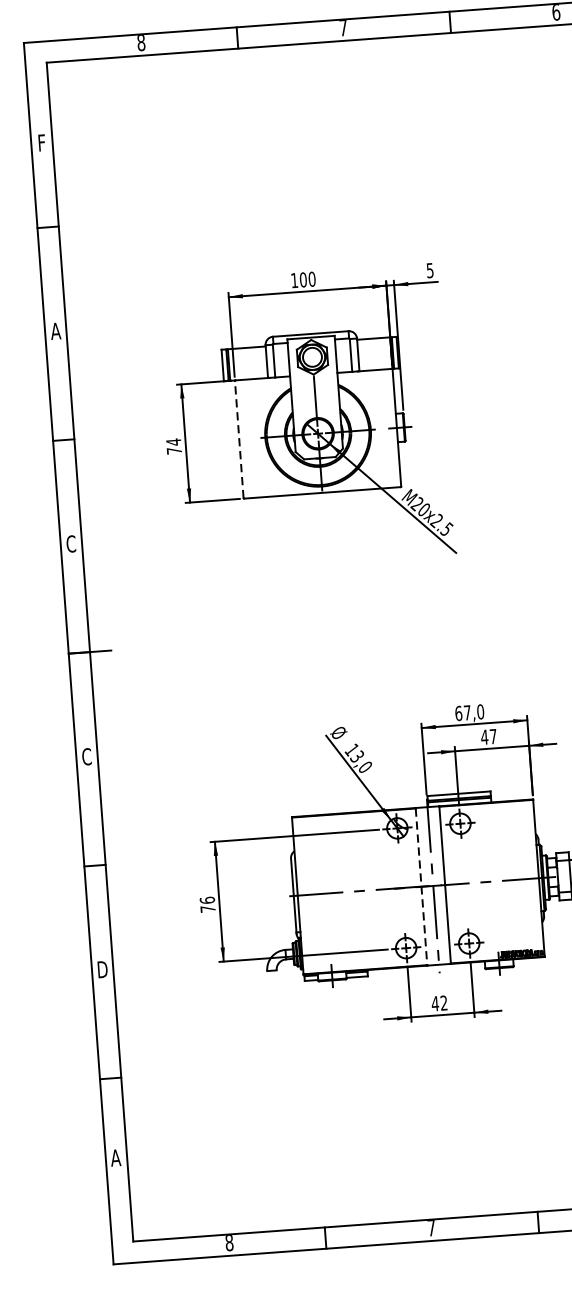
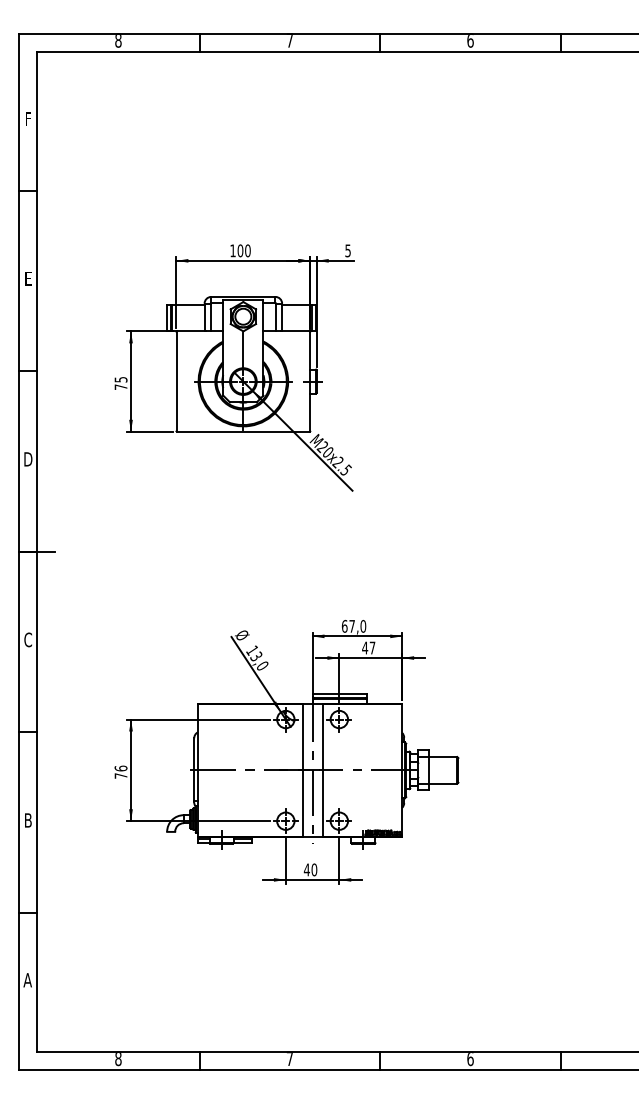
text: (55, 330) -> (28, 278), A -> E
line: (239, 439) -> (176, 381), dashed -> solid
text: (173, 441) -> (120, 379), 74 -> 75
text: (71, 544) -> (28, 459), C -> D
line: (421, 886) -> (302, 770), dashed -> solid
text: (102, 969) -> (28, 820), D -> B
text: (444, 1002) -> (314, 869), 42 -> 40

